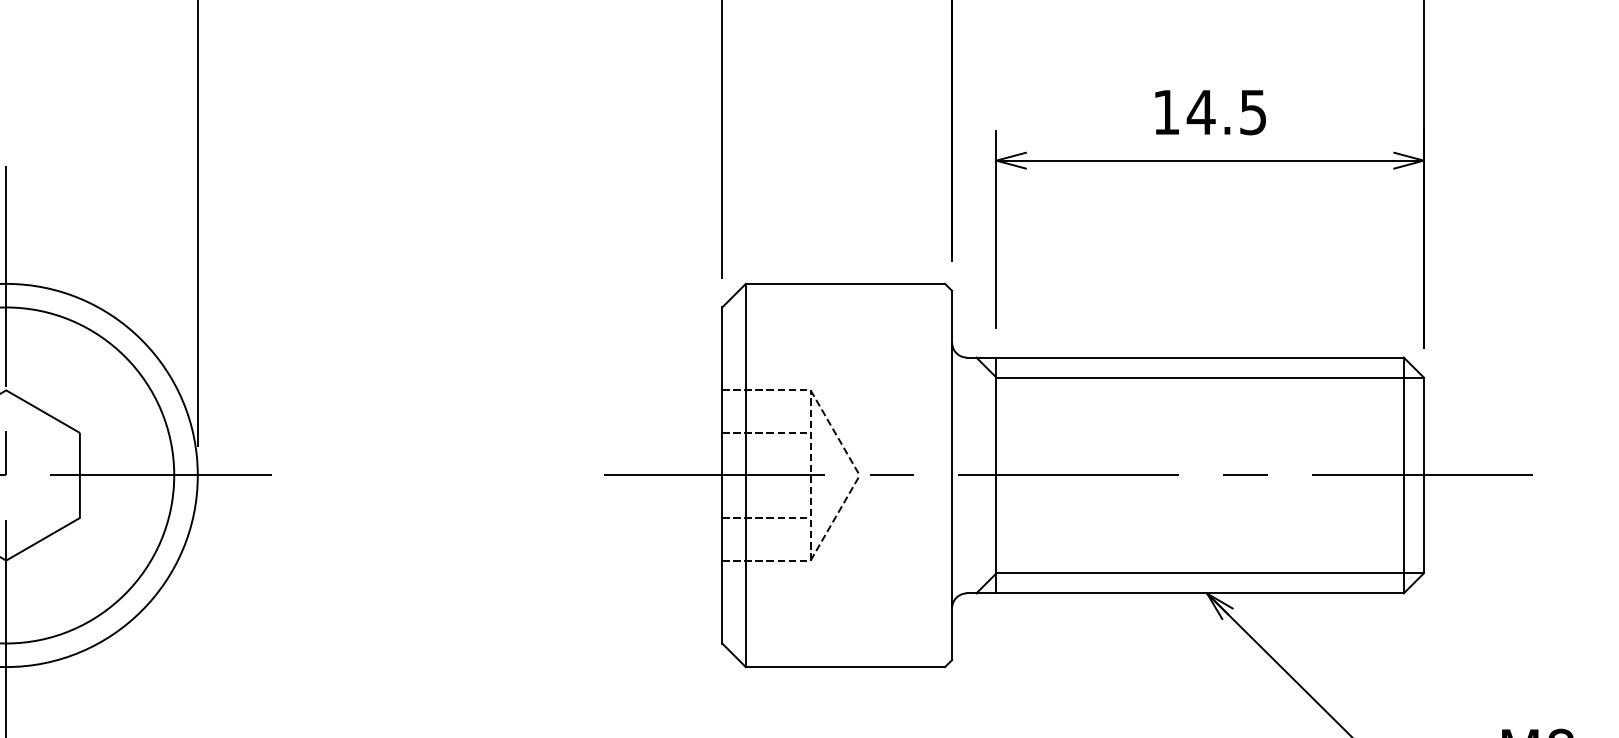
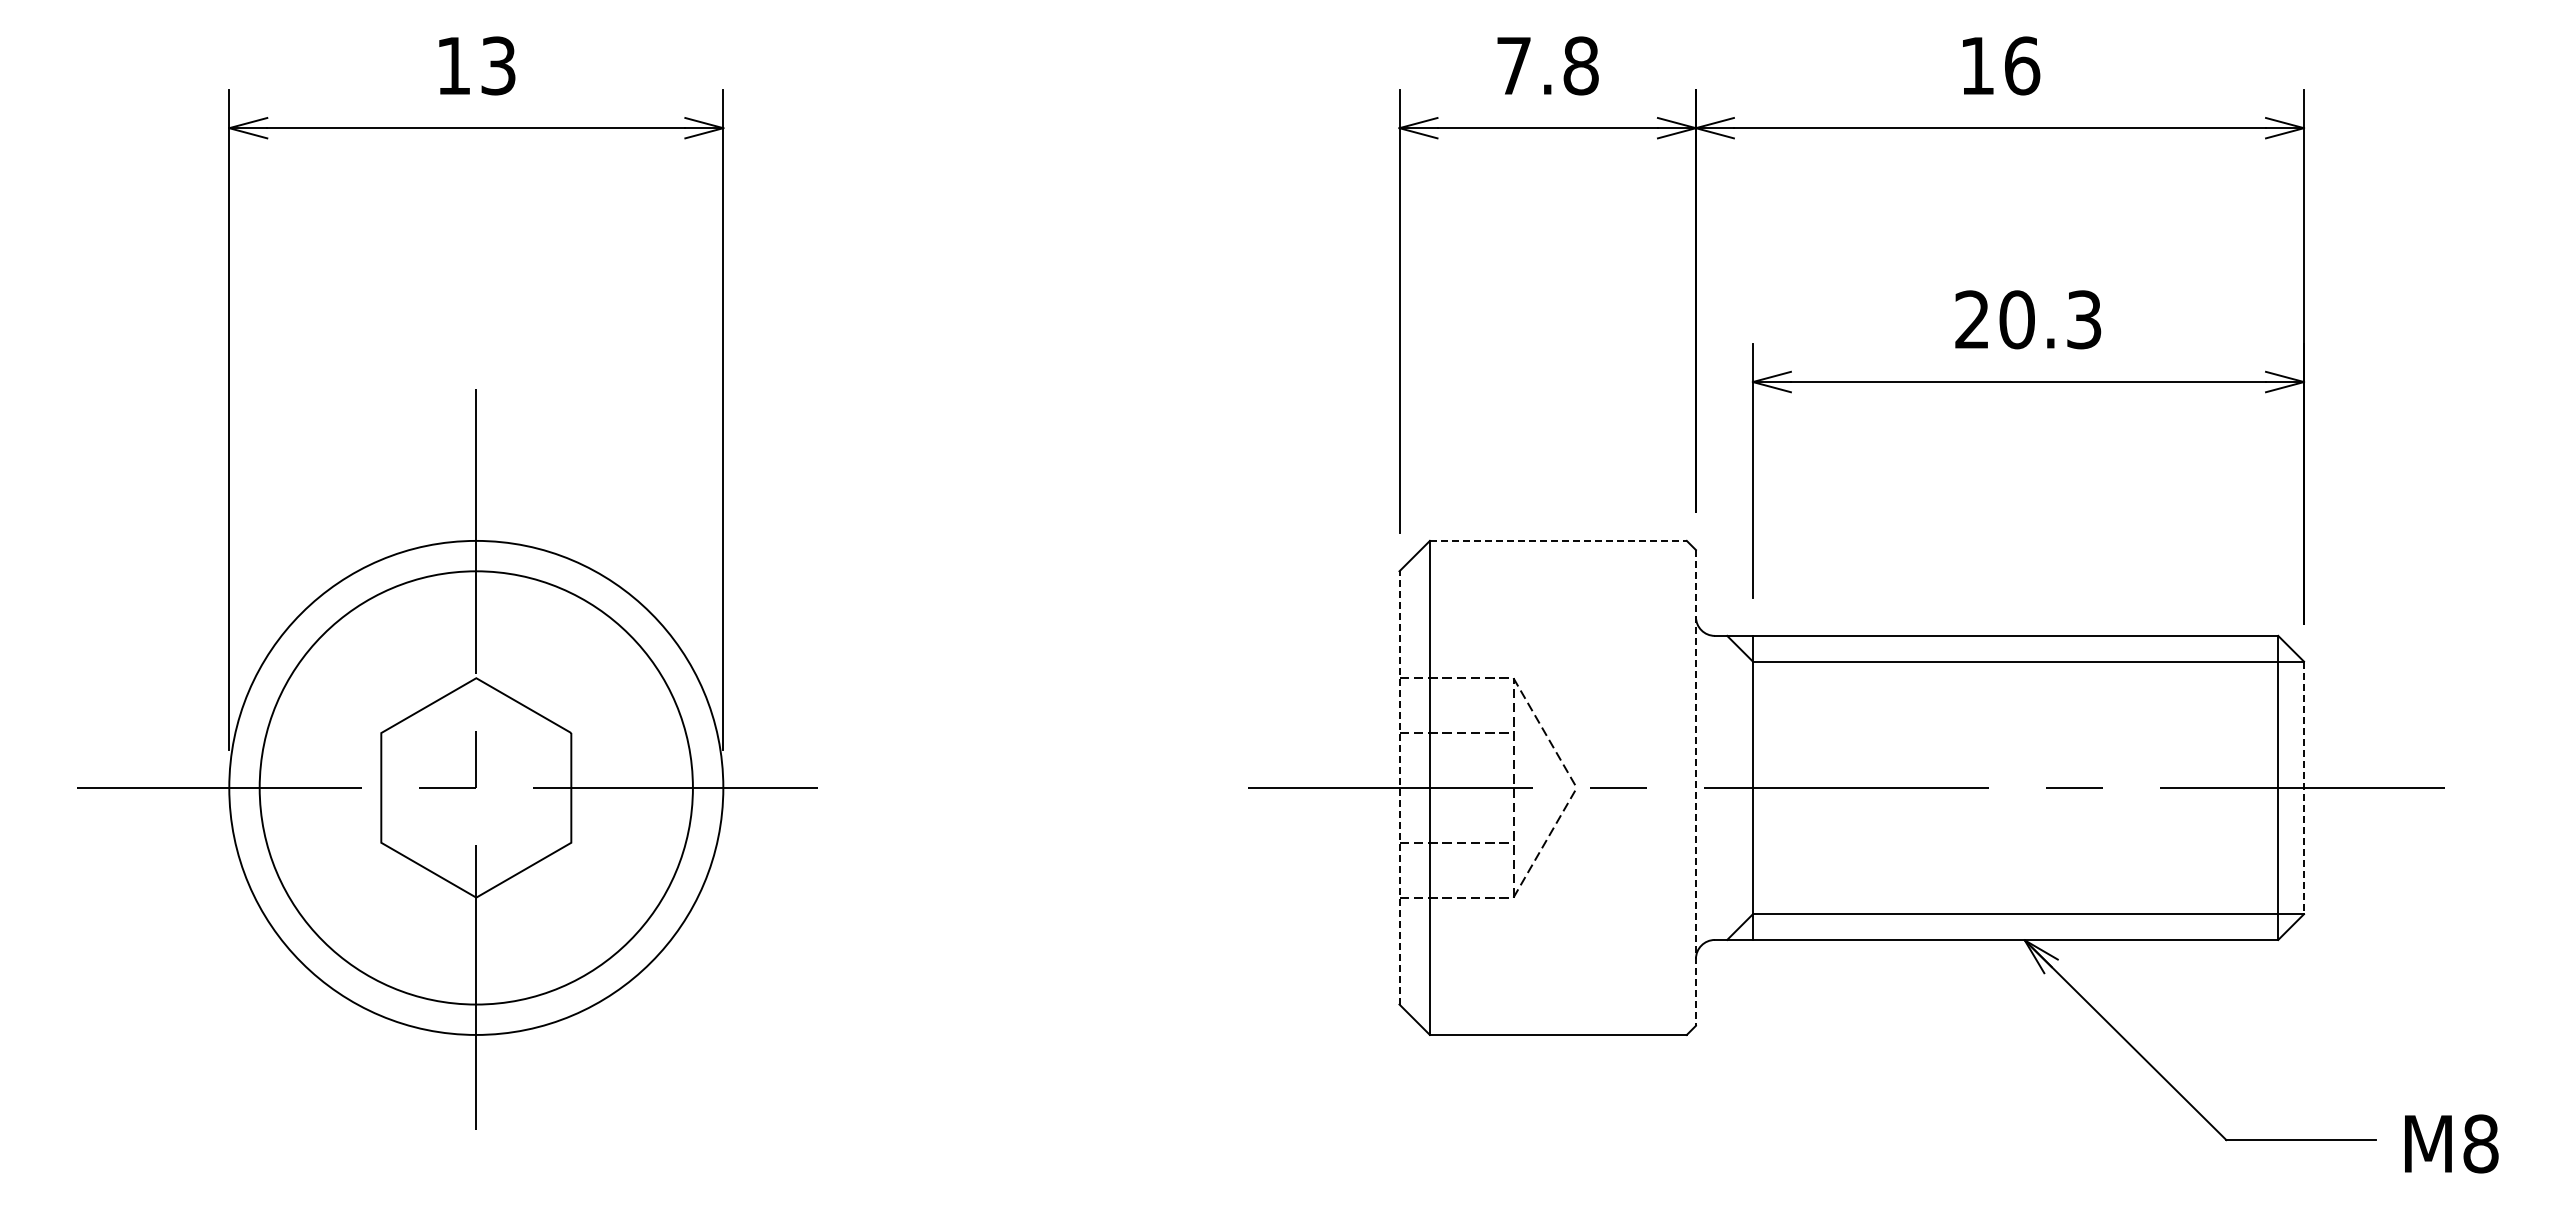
text: (1210, 112) -> (2028, 319), 14.5 -> 20.3
line: (845, 283) -> (1558, 540), solid -> dashed
line: (722, 475) -> (1399, 787), solid -> dashed
line: (951, 475) -> (1695, 787), solid -> dashed
line: (1424, 475) -> (2304, 788), solid -> dashed

